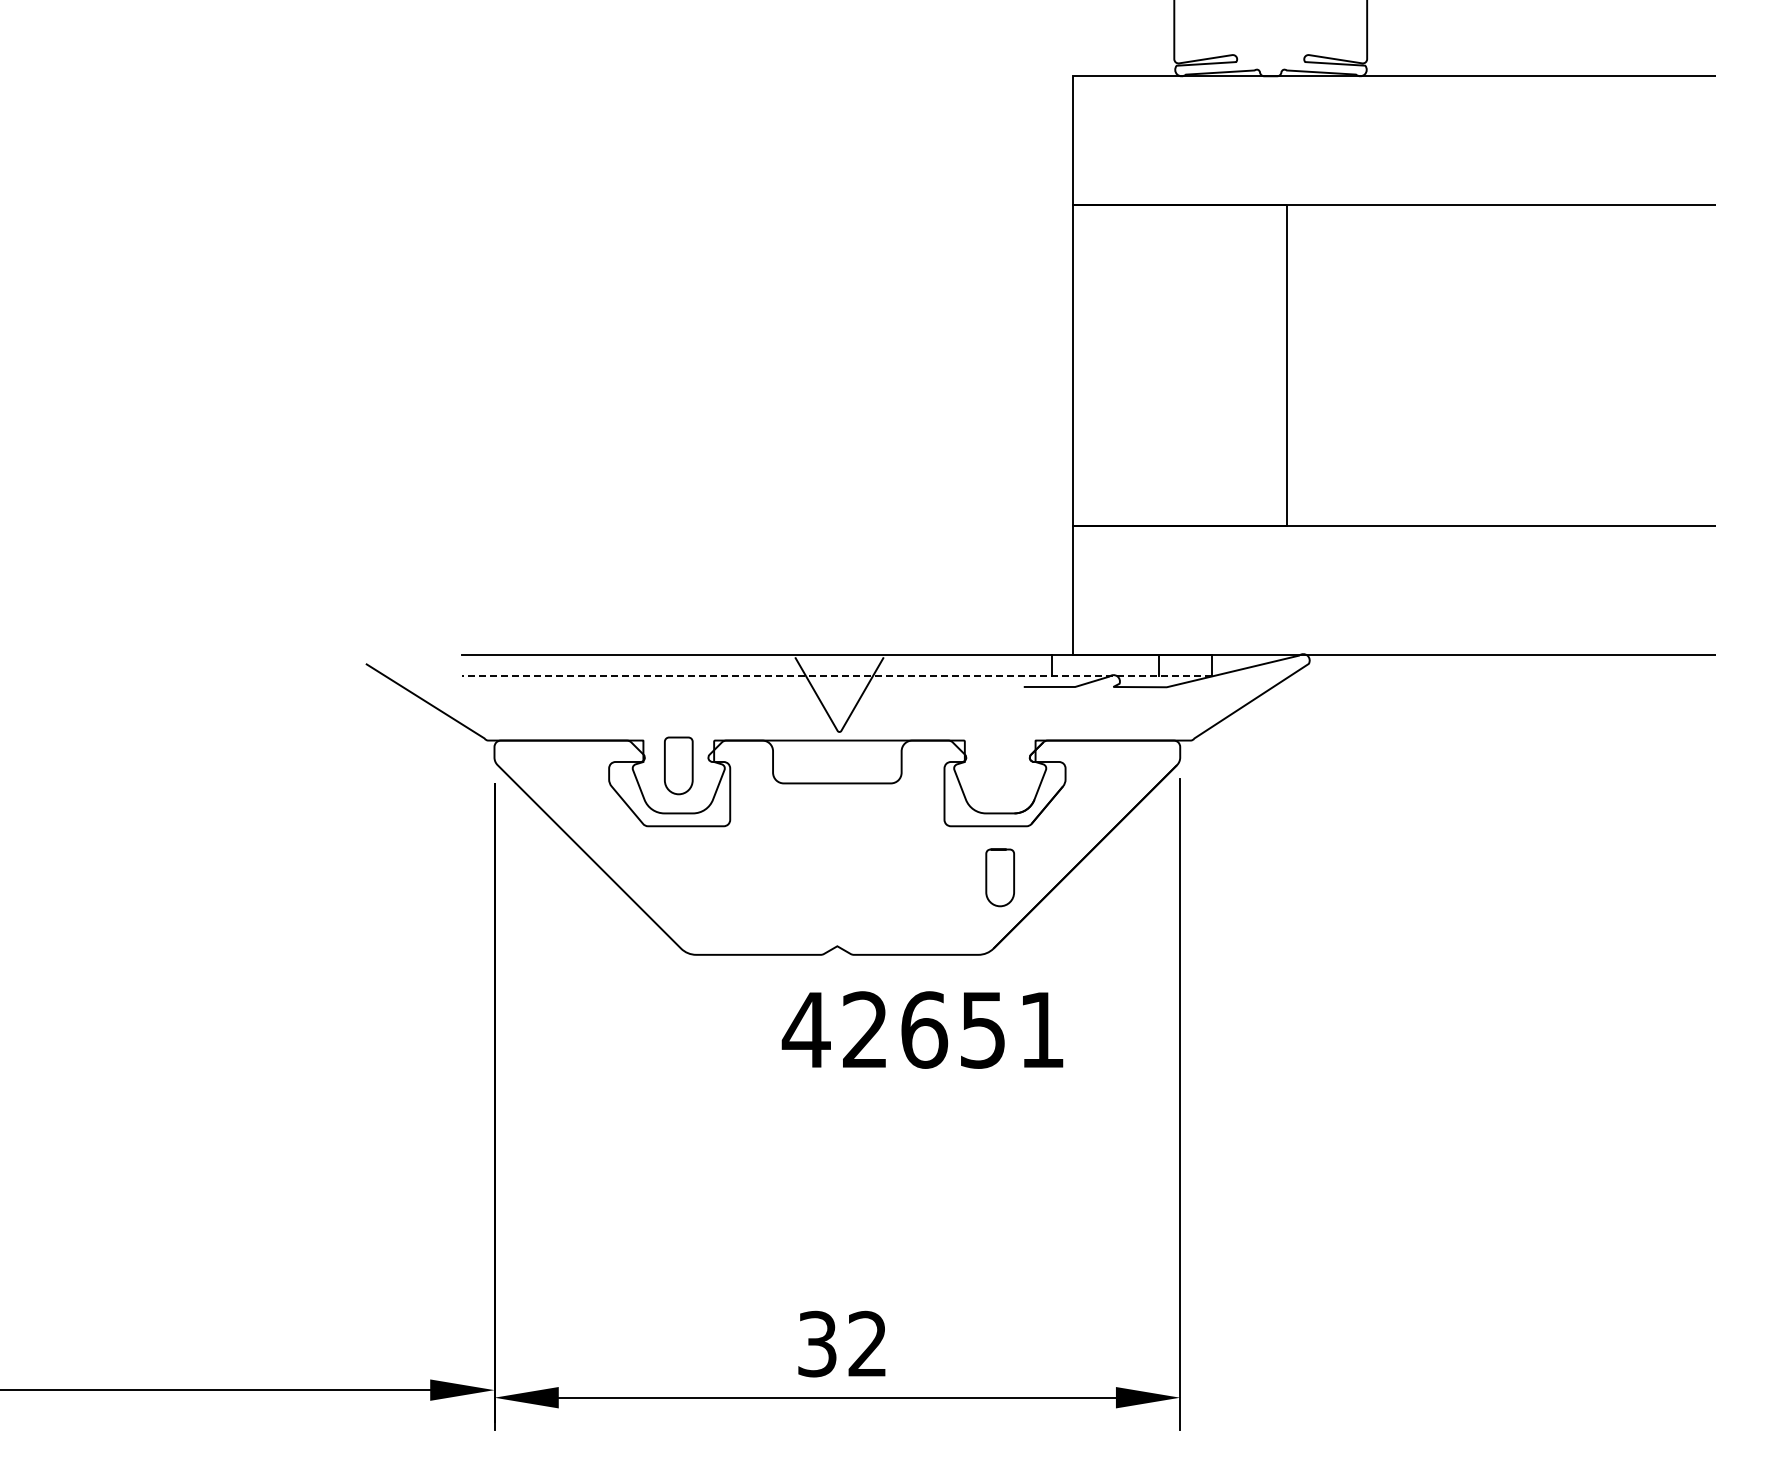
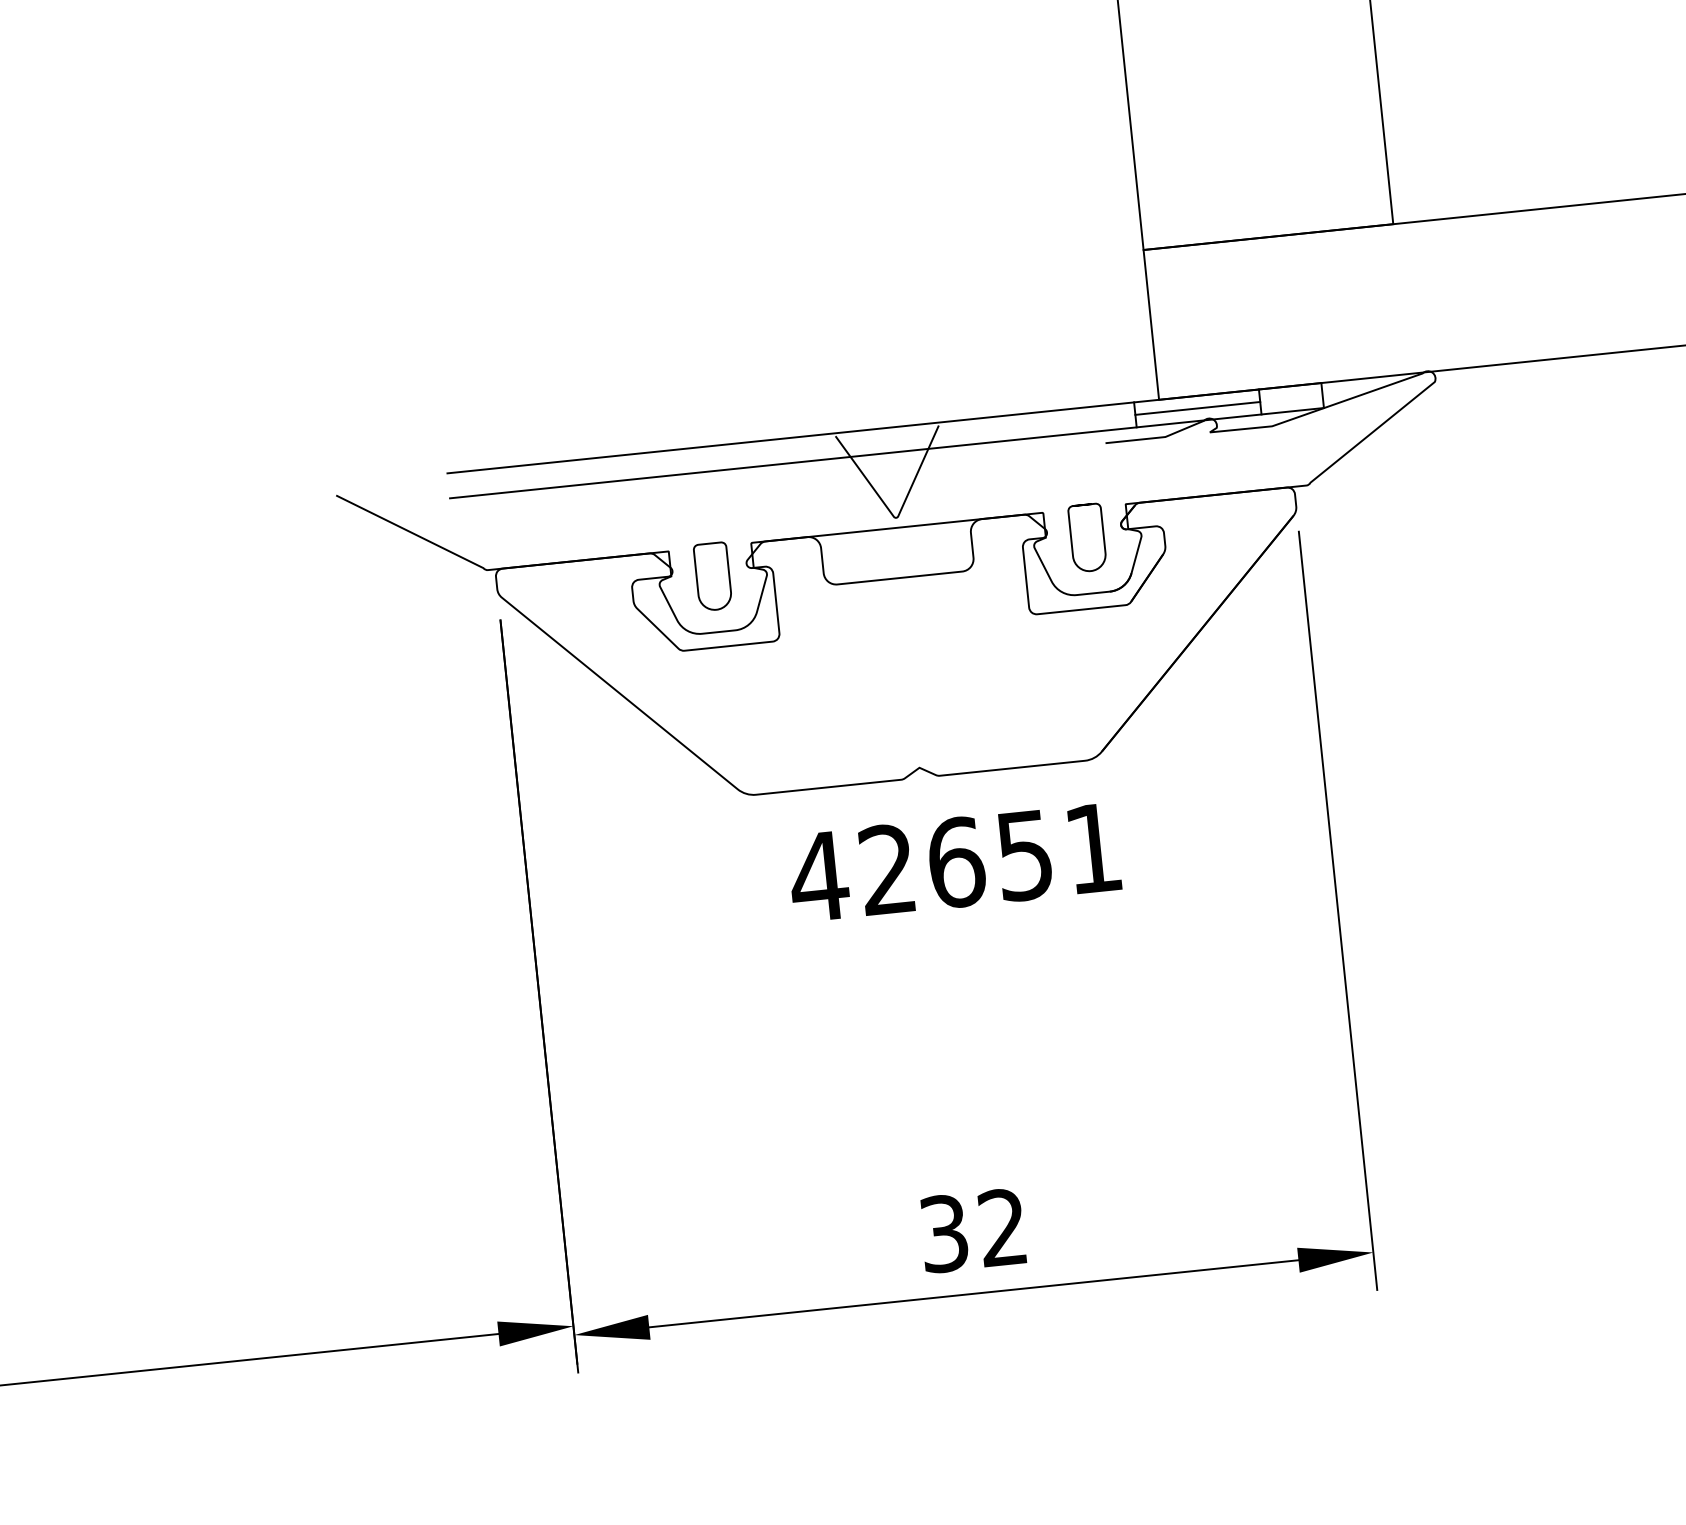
line: (1104, 665) -> (1196, 408), added
line: (836, 676) -> (886, 453), dashed -> solid
curve: (987, 877) -> (1072, 539), moved
text: (922, 1029) -> (954, 862), moved

